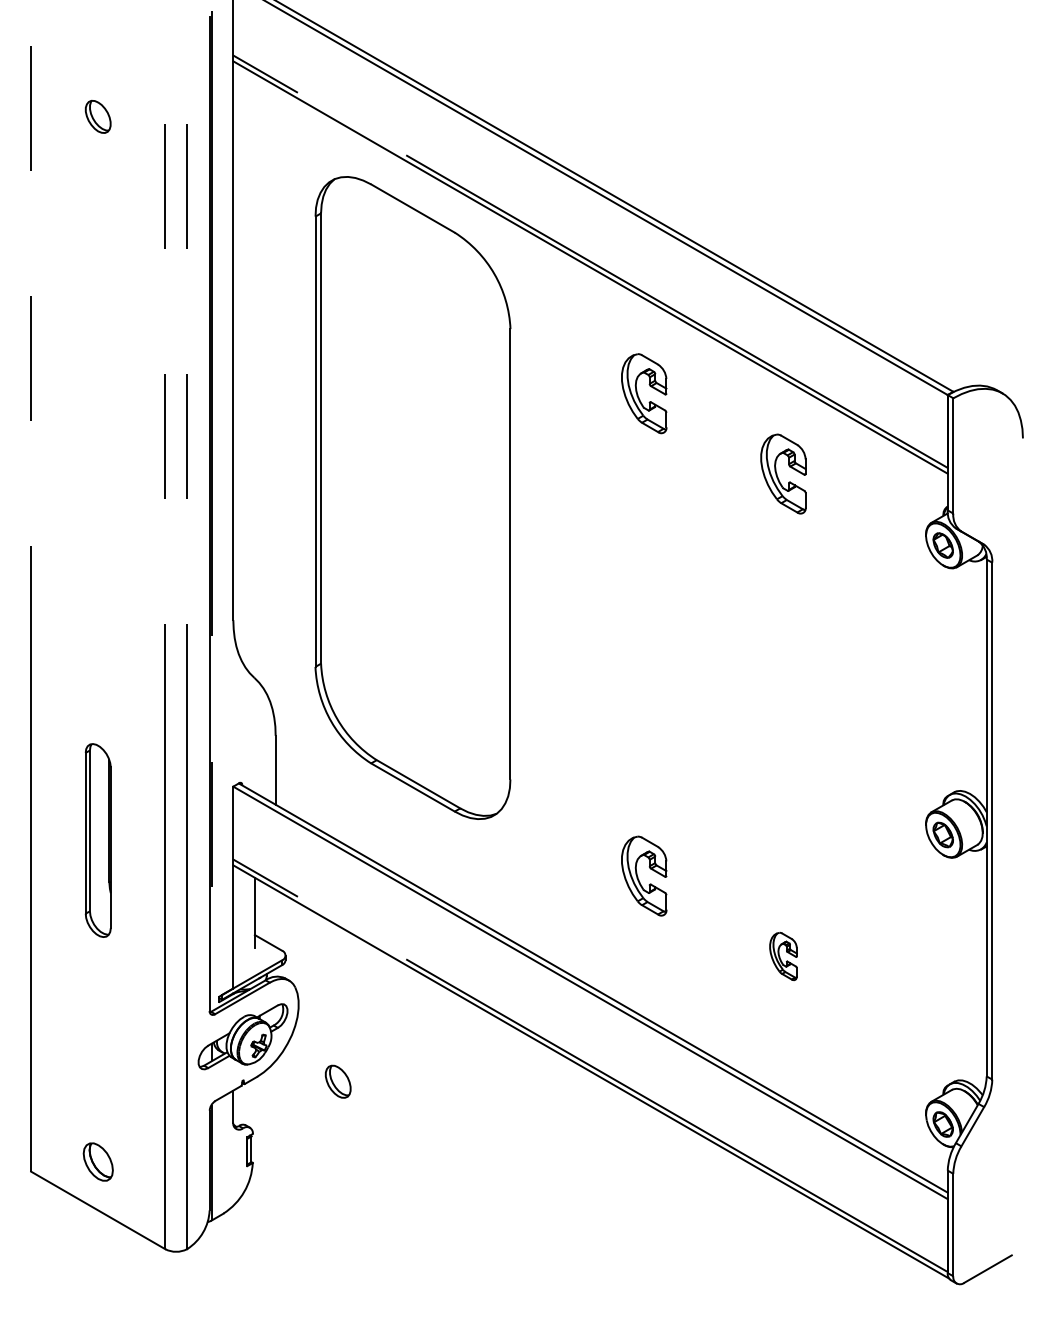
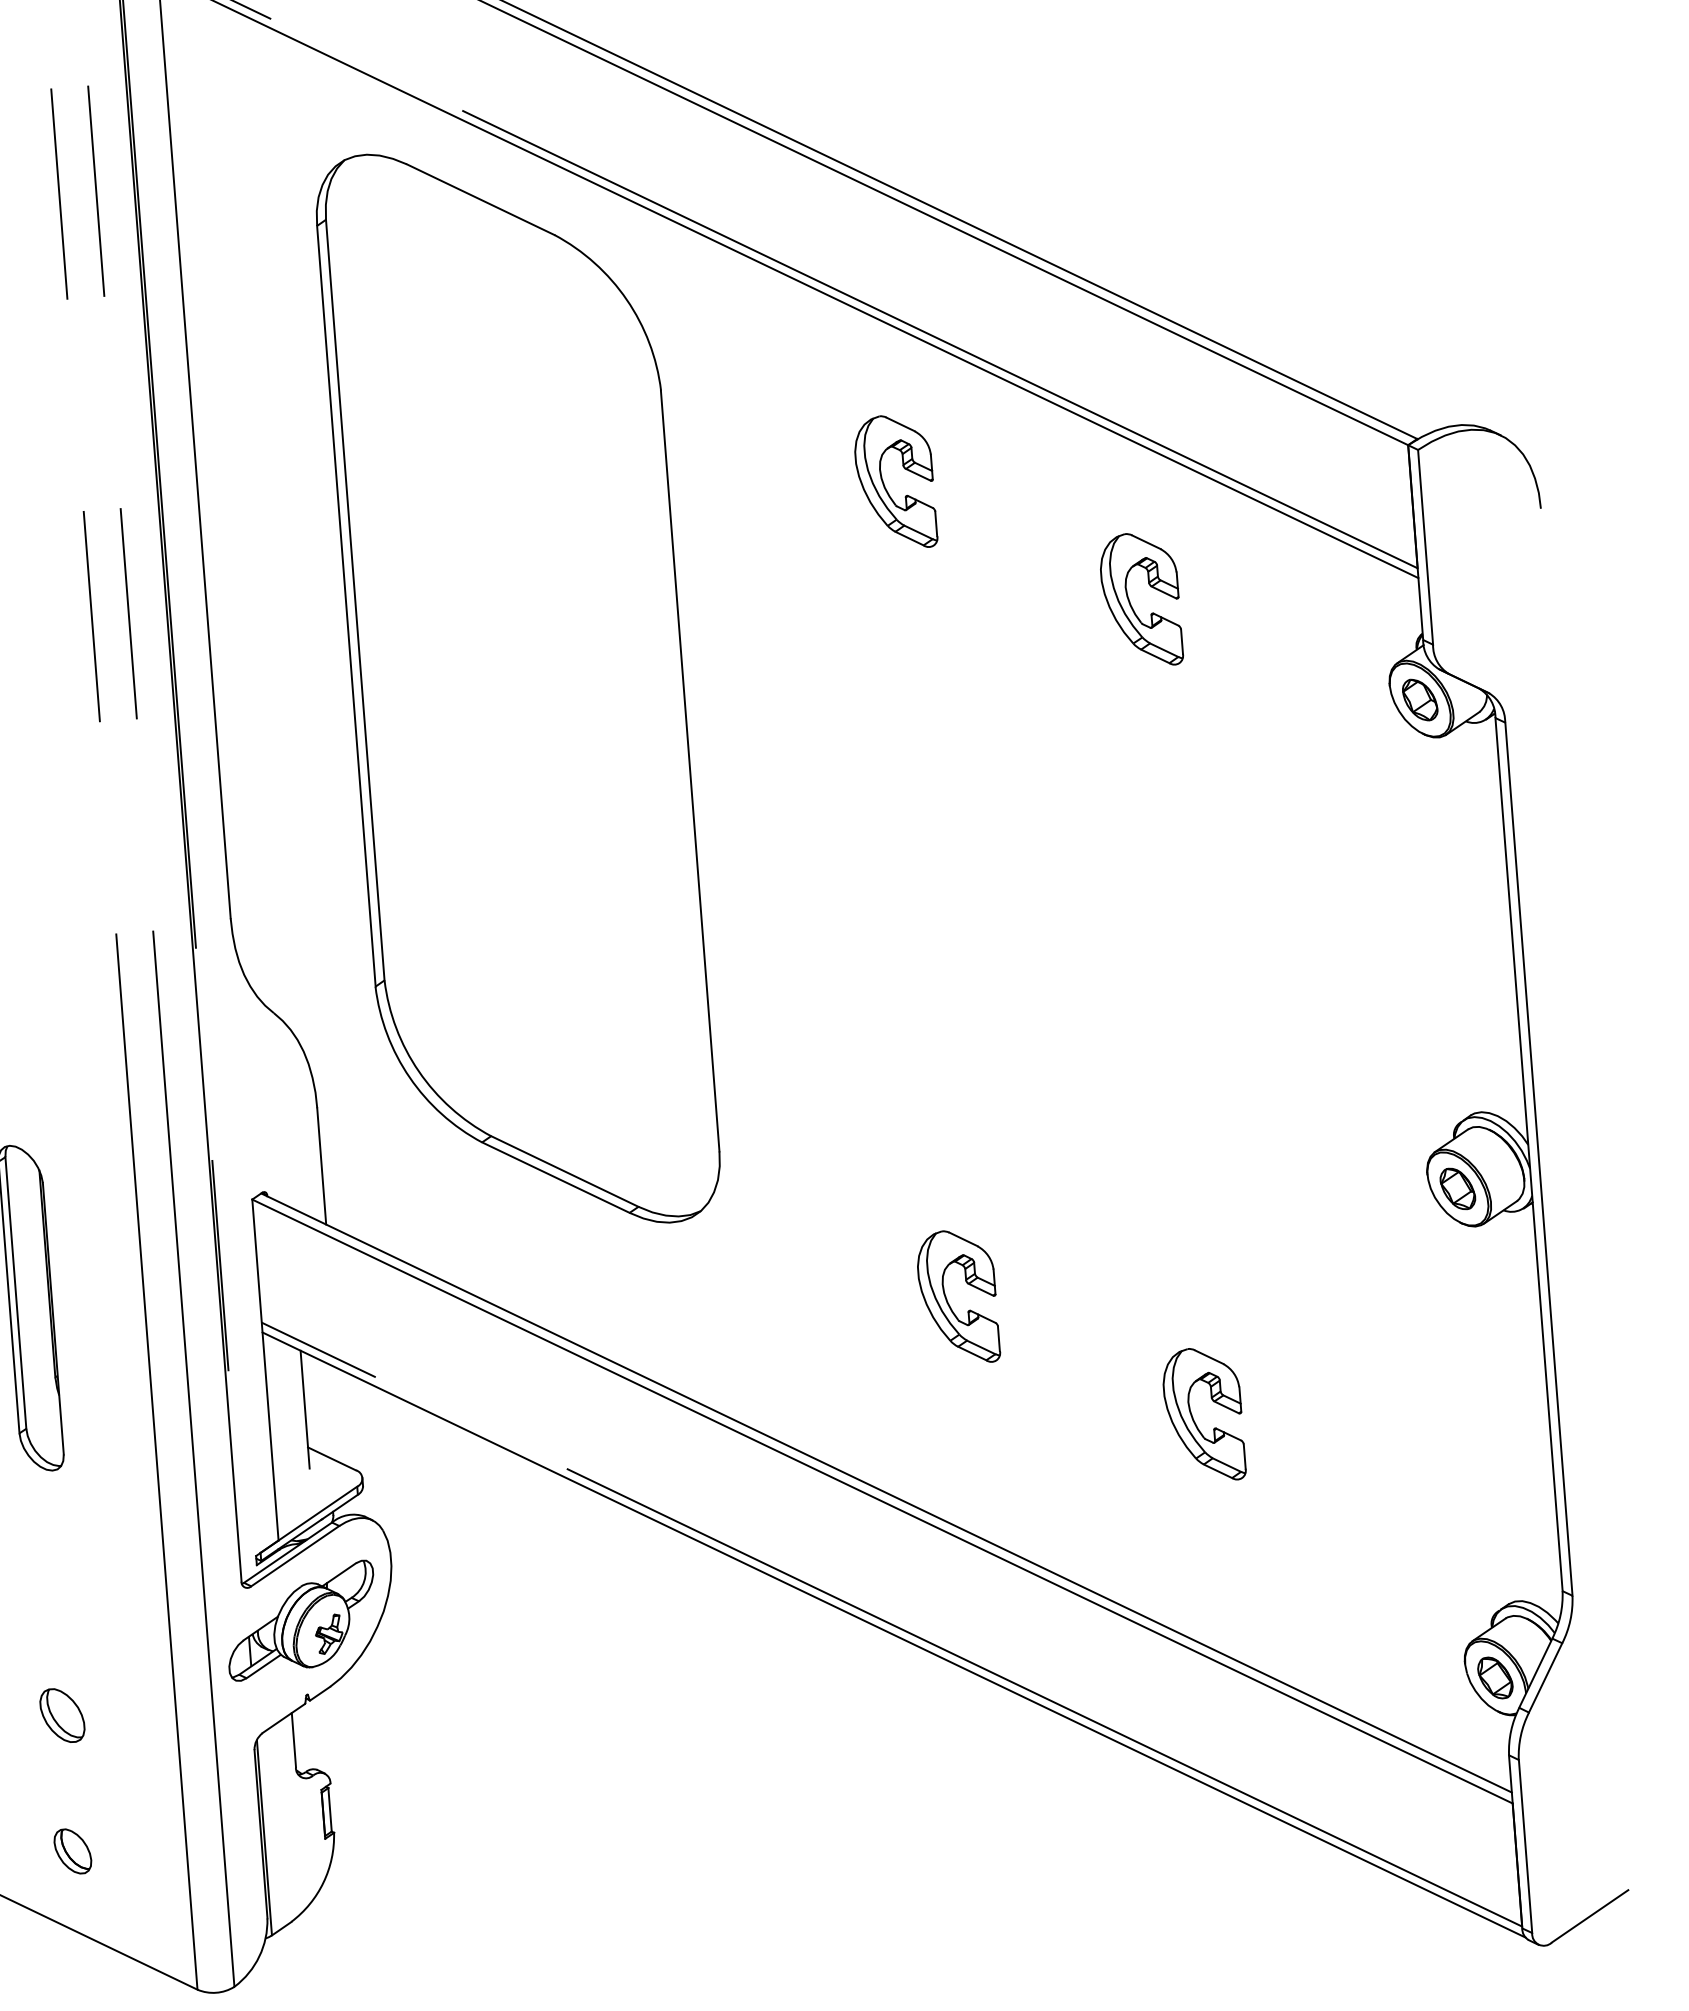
part: (783, 956) -> (1203, 1414), size x1.67
part: (337, 1081) -> (61, 1715), moved
part: (97, 1162) -> (71, 1852), size x0.71

